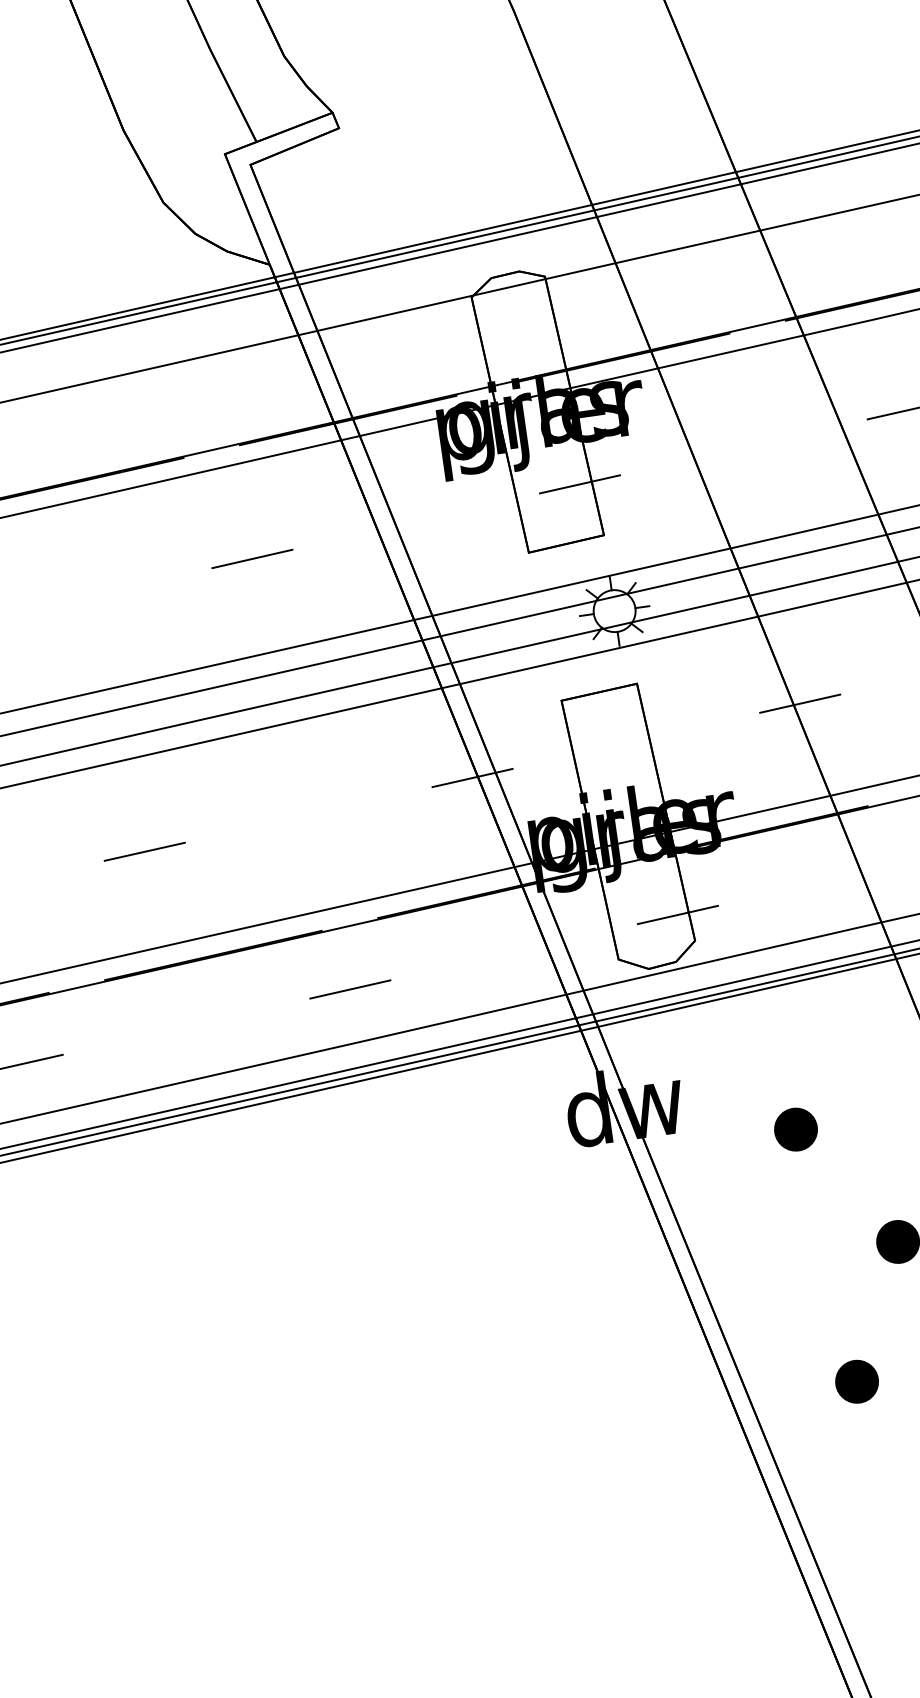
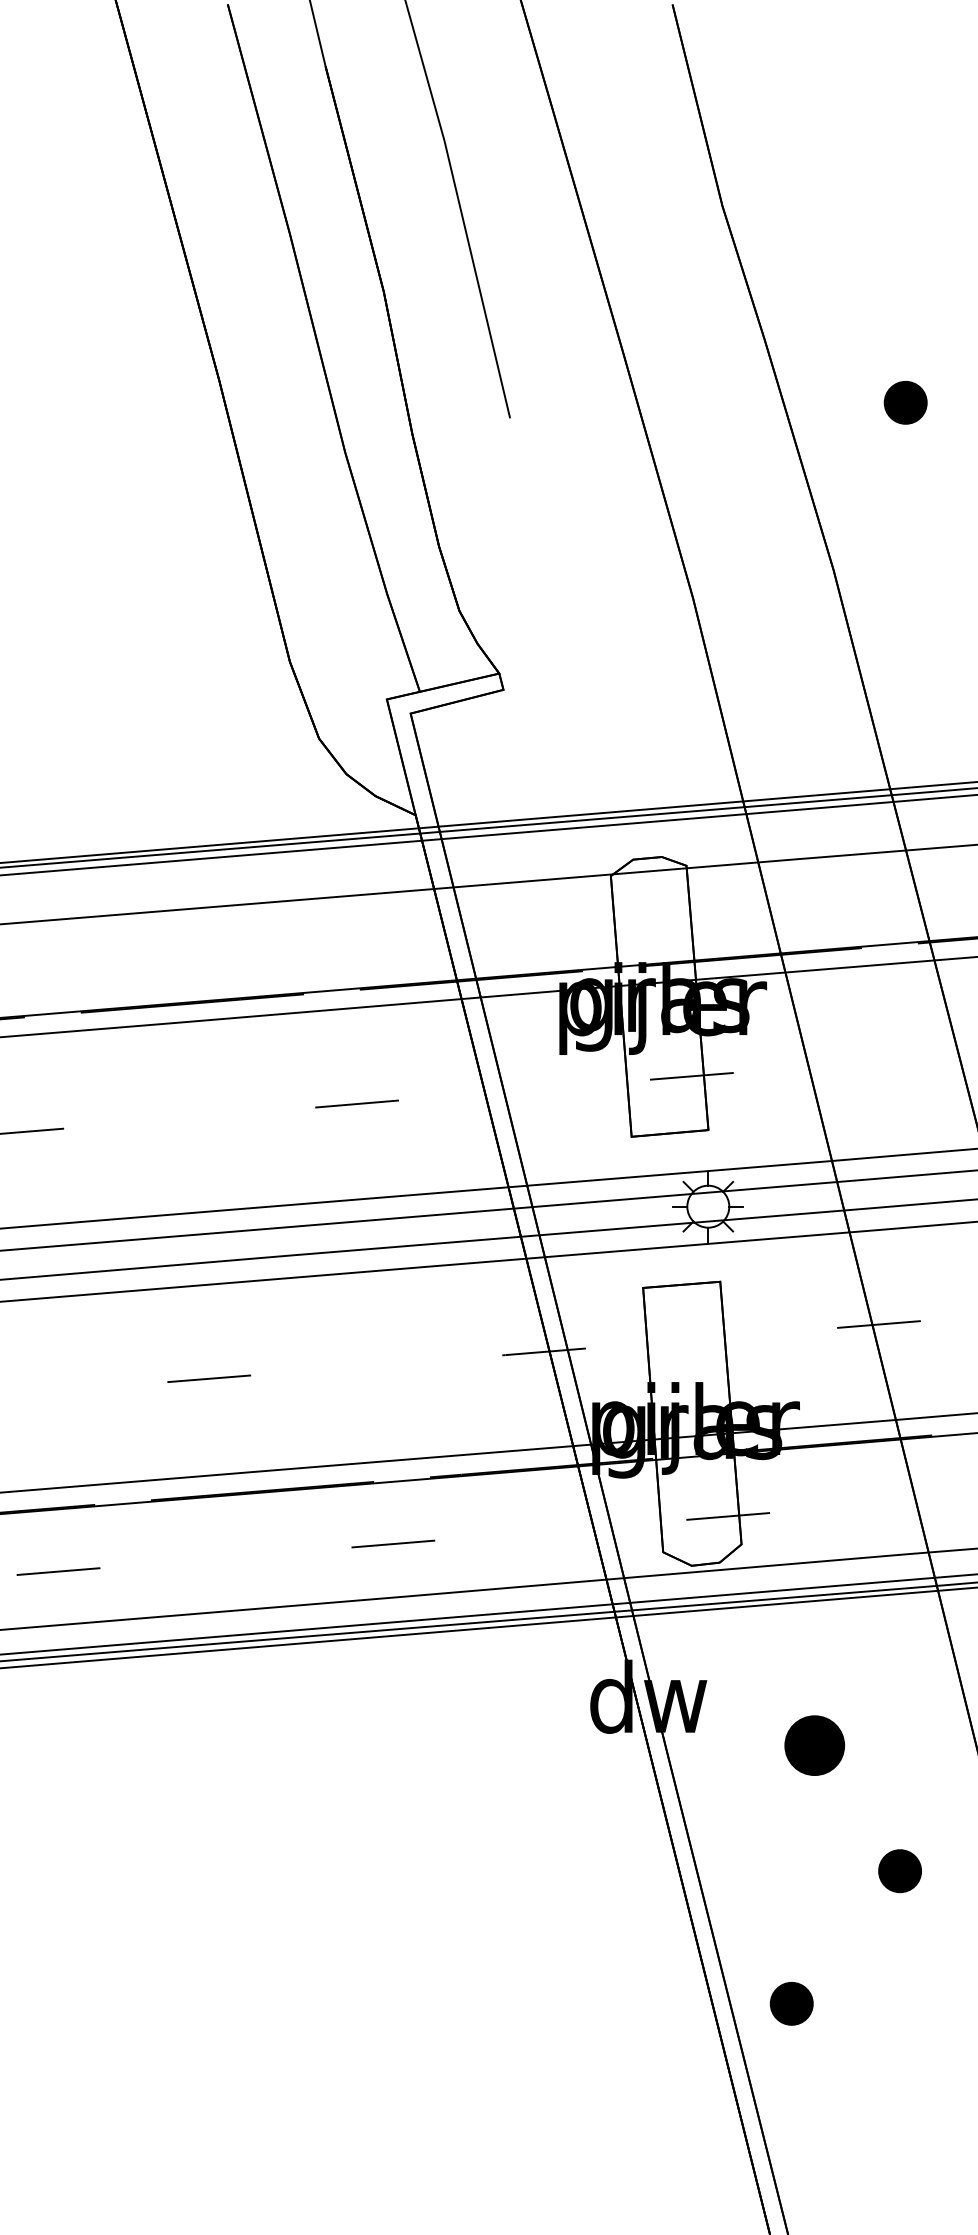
part: (795, 1129) -> (814, 1745), size x1.4
part: (856, 1381) -> (791, 2003), moved

